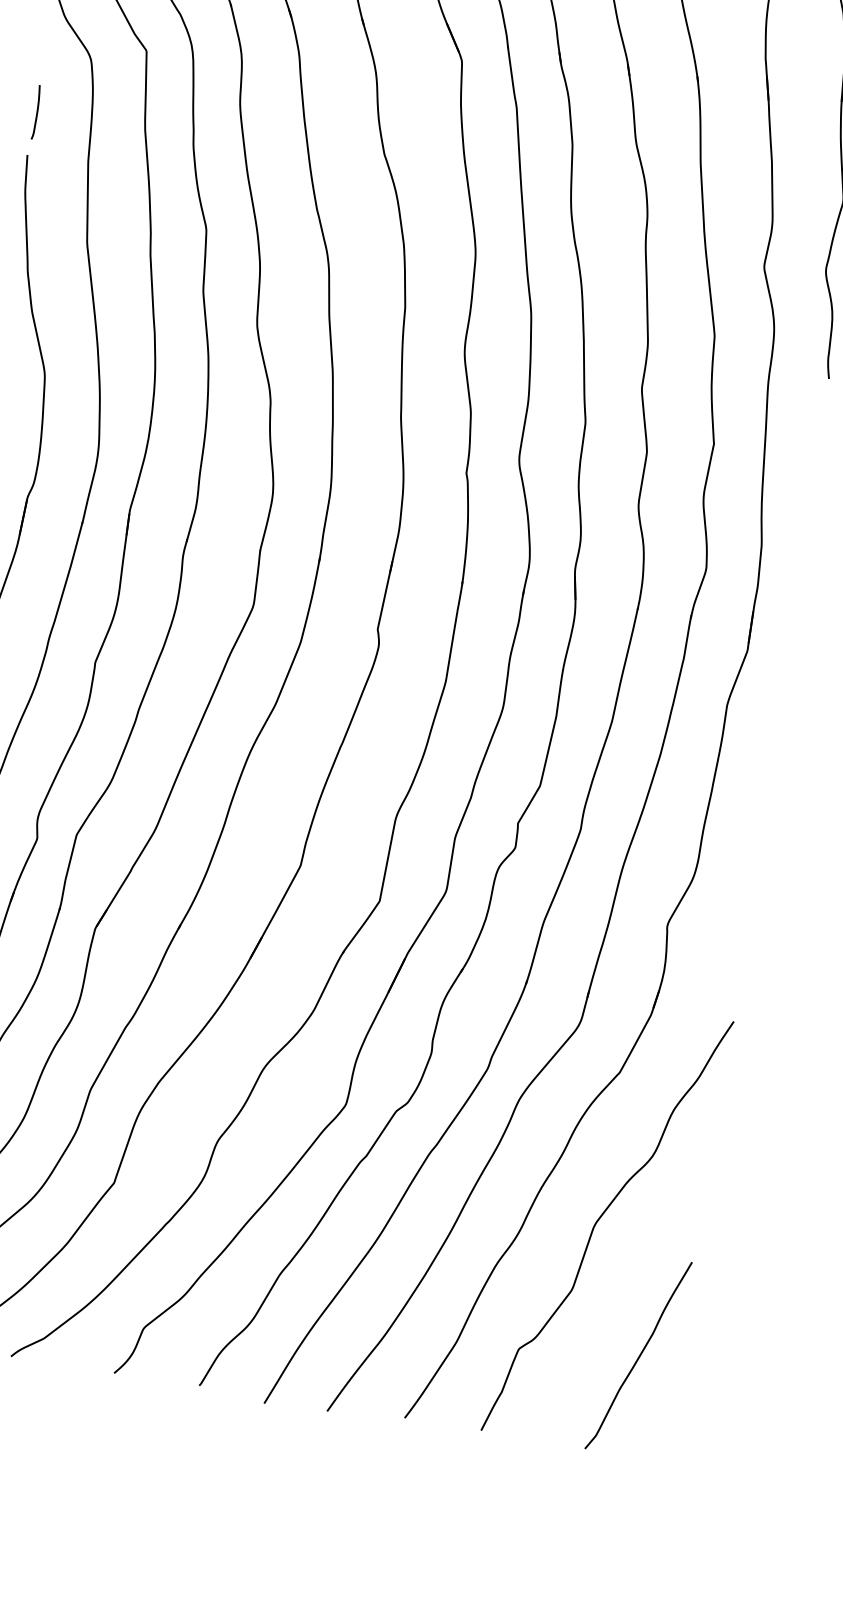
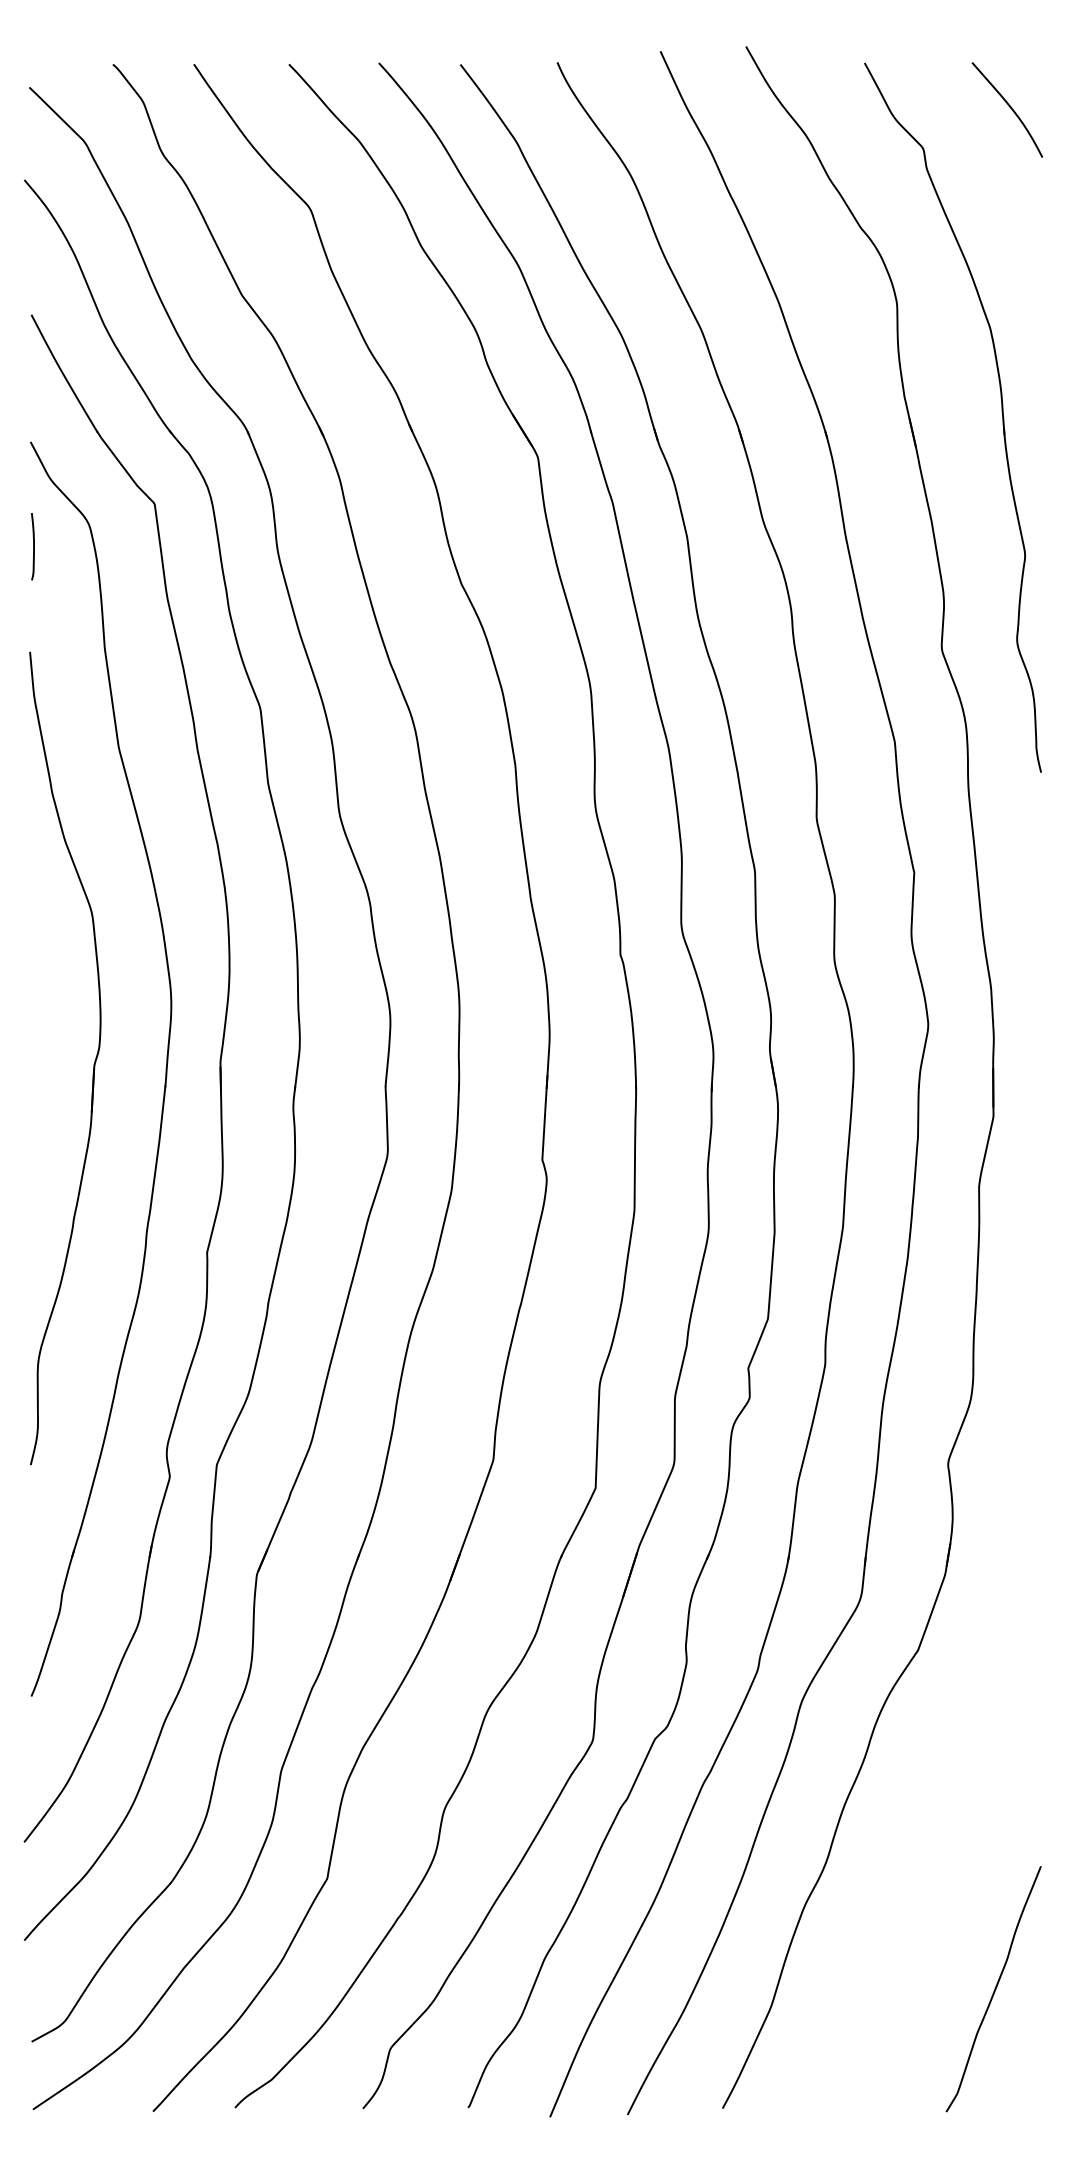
curve: (36, 112) -> (33, 546), moved
curve: (598, 1220) -> (920, 1833), removed

